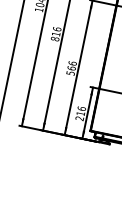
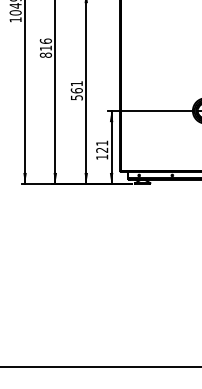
text: (72, 63) -> (76, 83), 566 -> 561
text: (81, 113) -> (102, 149), 216 -> 121

